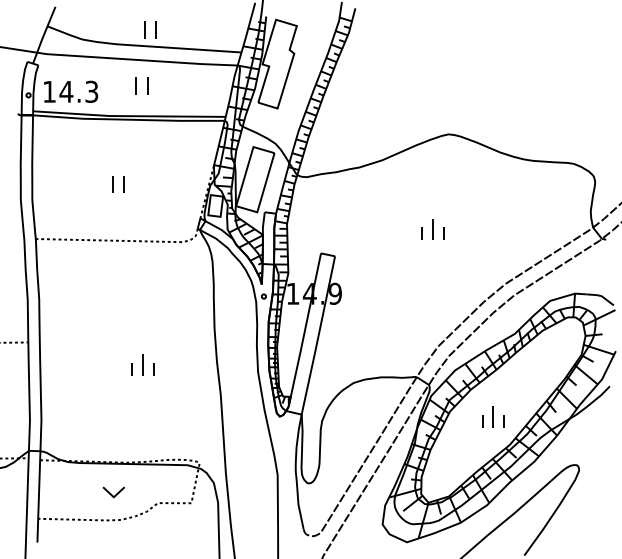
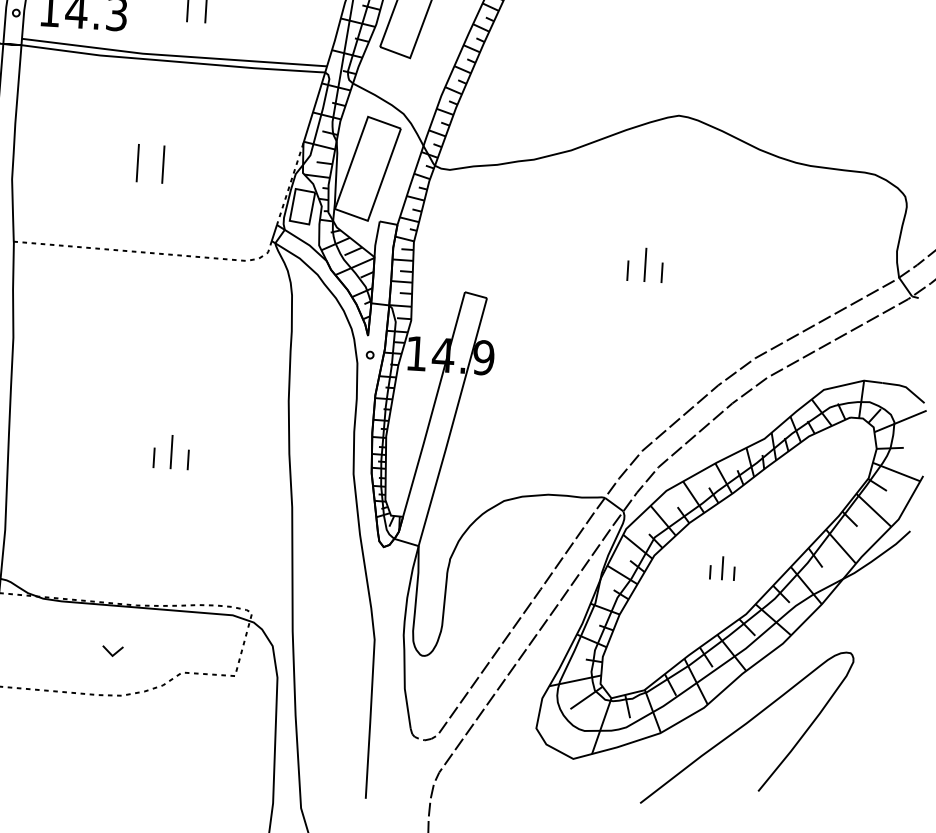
part: (118, 184) -> (150, 163), size x1.4
part: (493, 416) -> (722, 567), size x0.7
part: (113, 492) -> (112, 651), size x0.6

